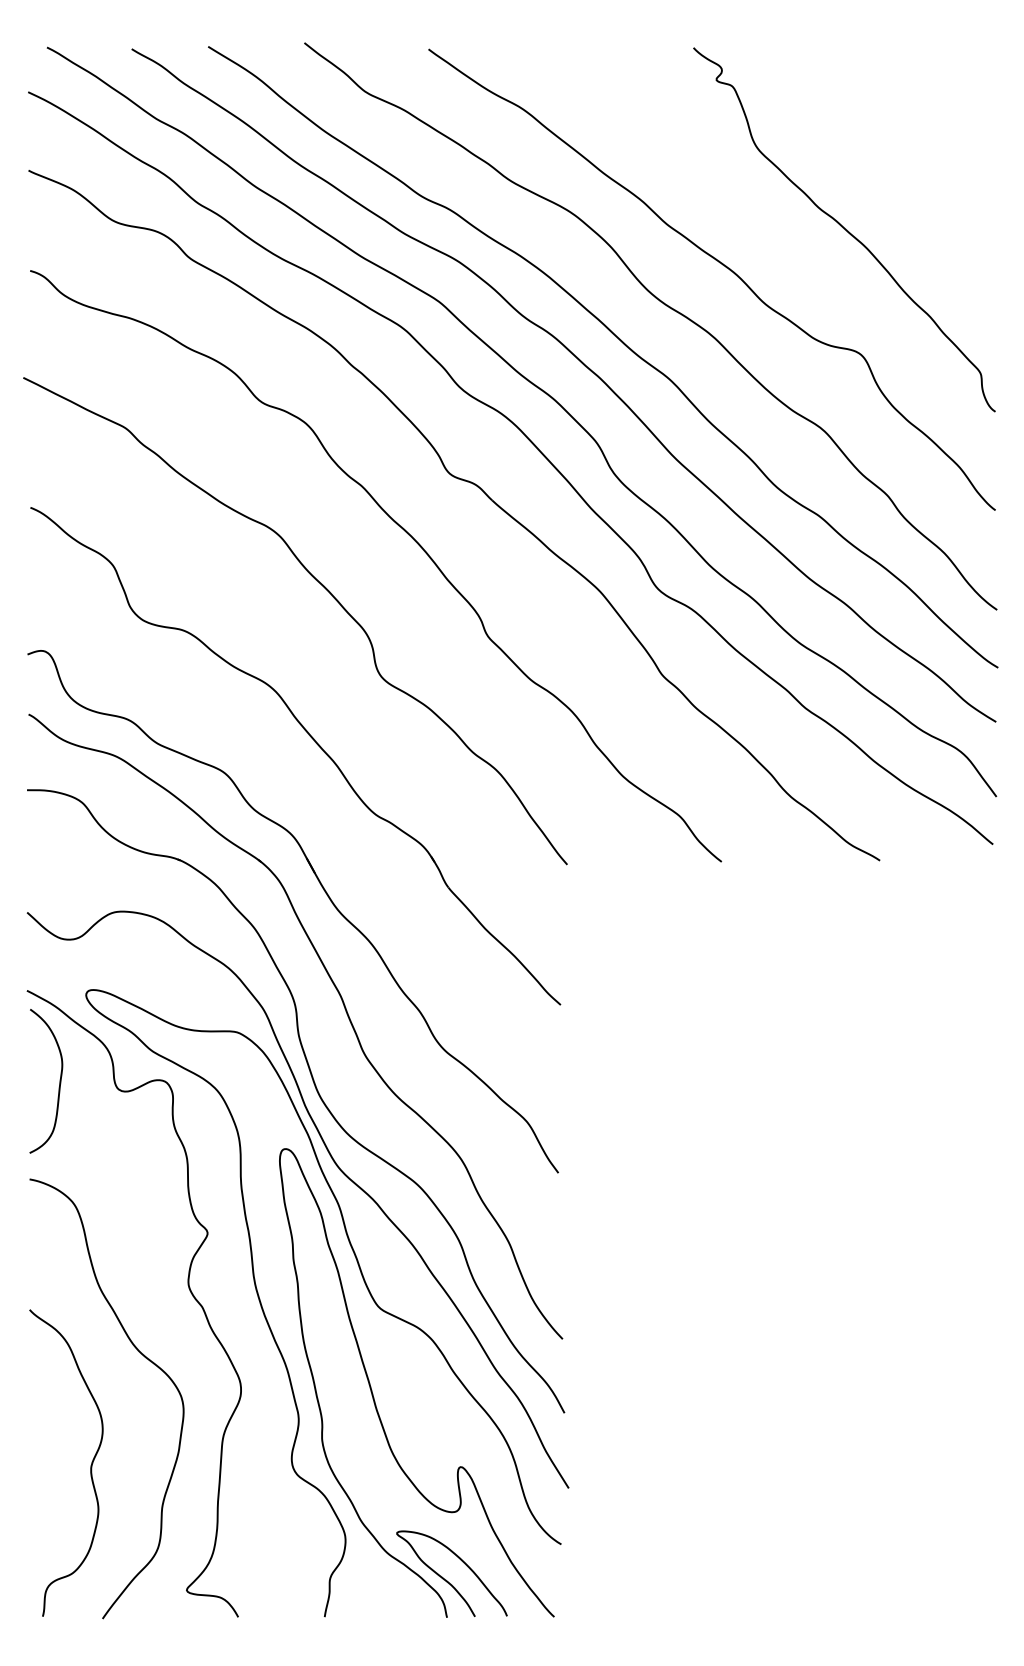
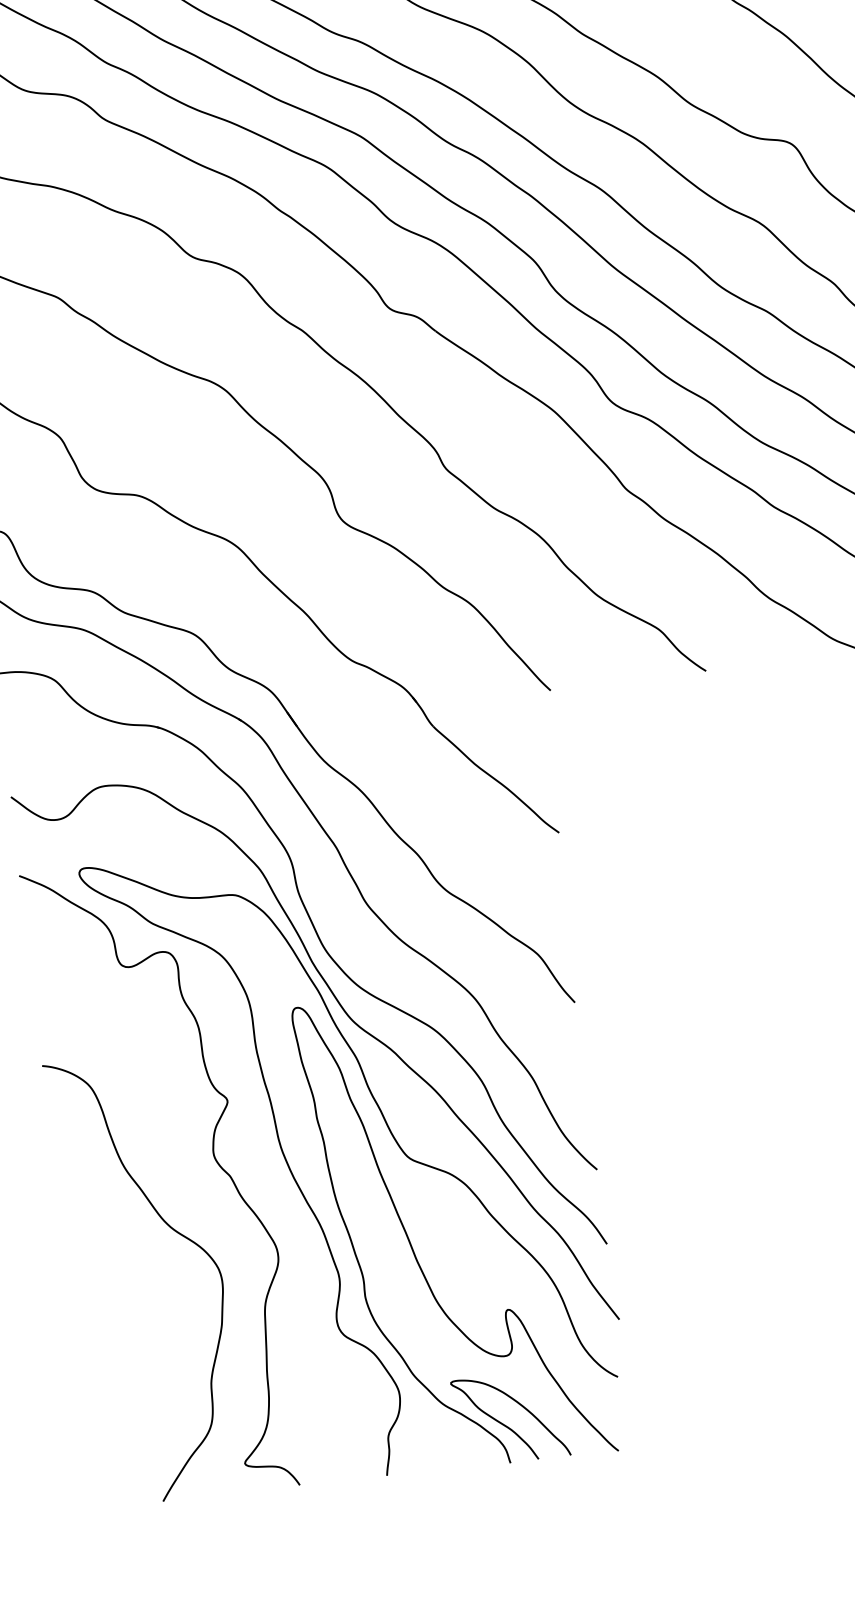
curve: (59, 1081) -> (61, 964), removed
curve: (90, 1465) -> (134, 1348), removed

